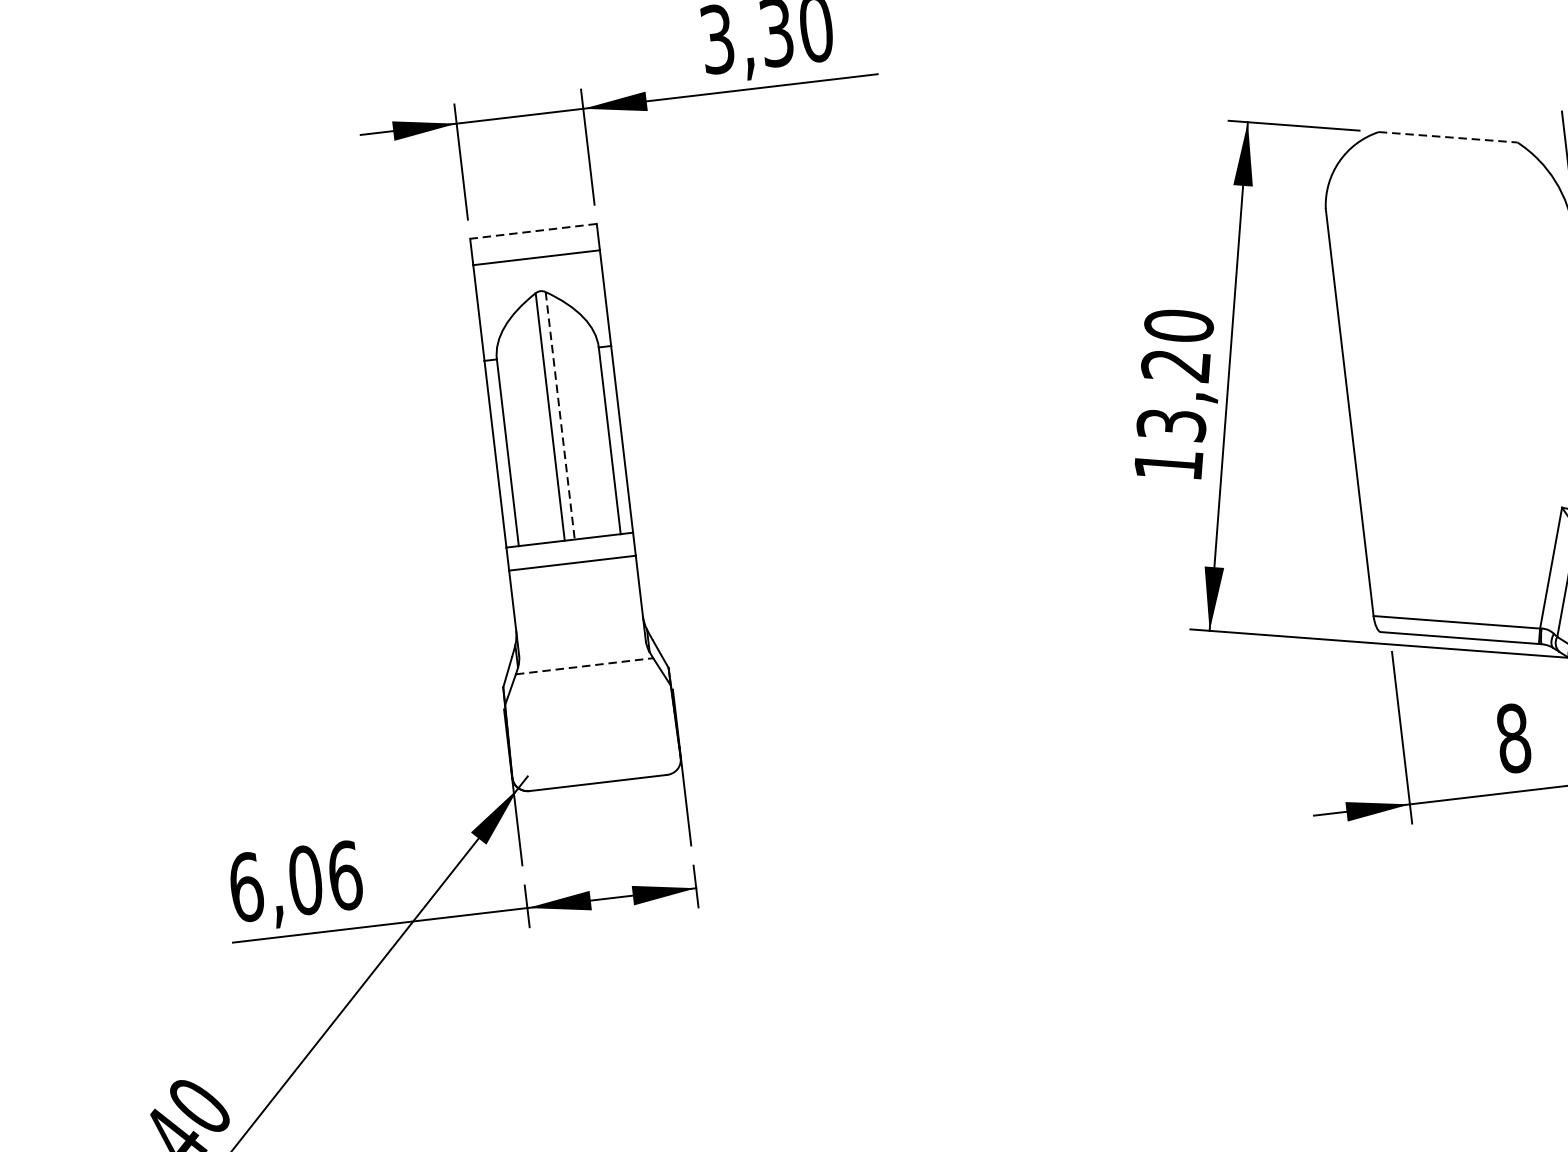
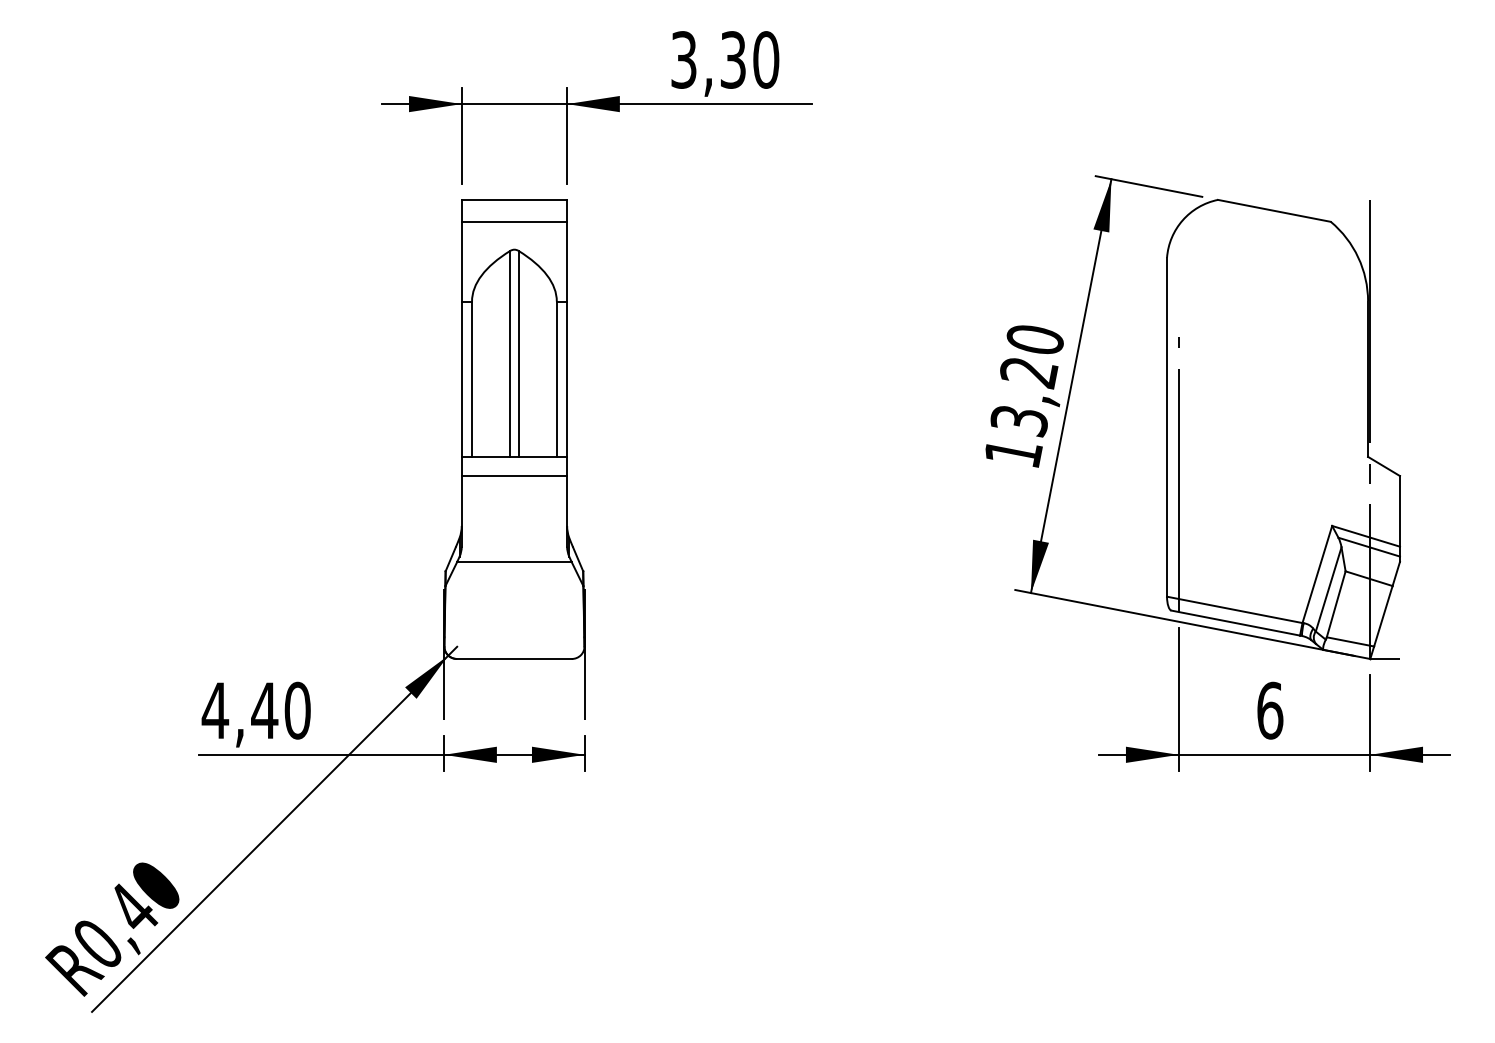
line: (1448, 136) -> (1274, 210), dashed -> solid
line: (533, 230) -> (514, 199), dashed -> solid
line: (560, 415) -> (518, 353), dashed -> solid
line: (1370, 467) -> (1178, 474), added
line: (584, 665) -> (514, 561), dashed -> solid
text: (1514, 738) -> (1270, 710), 8 -> 6
text: (294, 881) -> (255, 710), 6,06 -> 4,40

